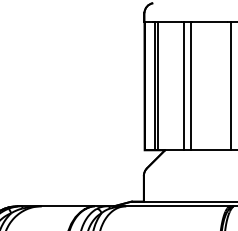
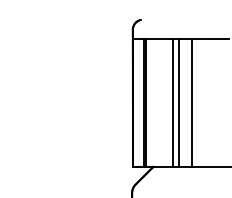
line: (230, 86) -> (191, 103), moved

